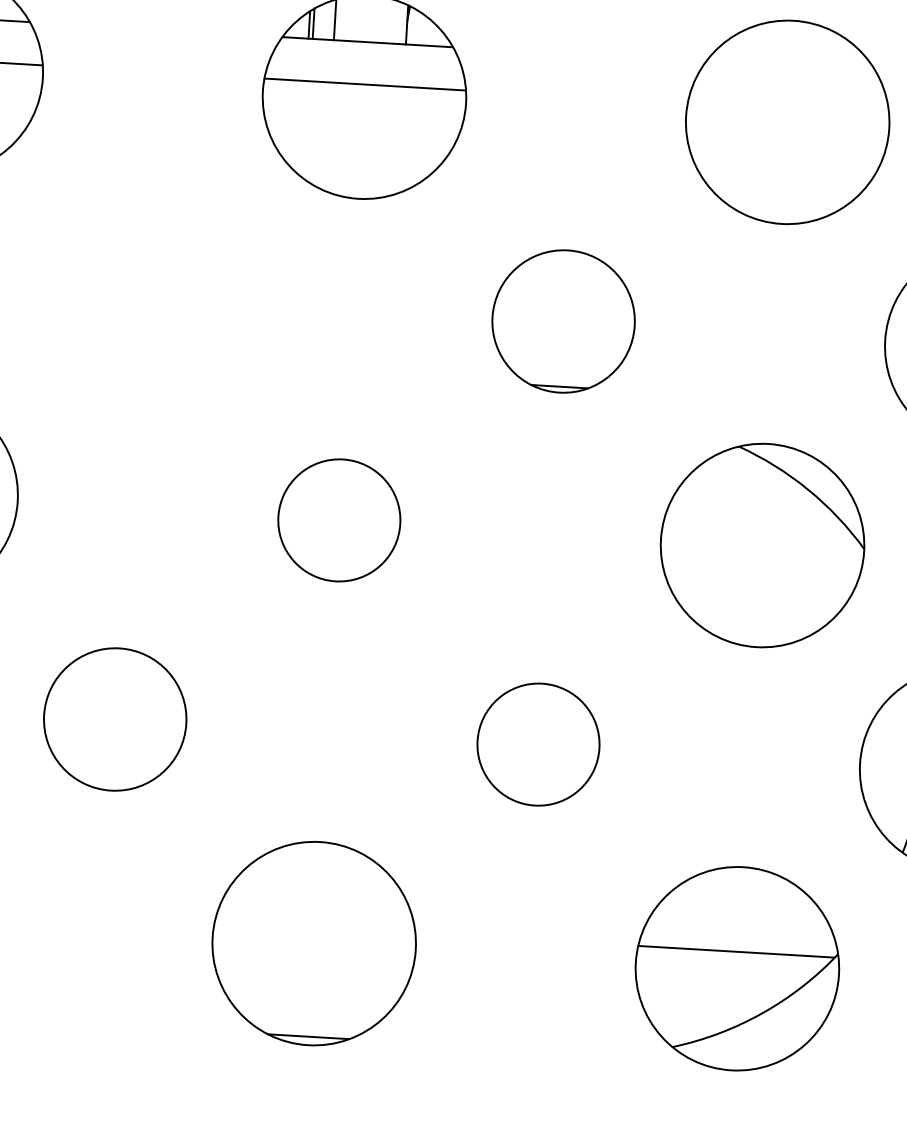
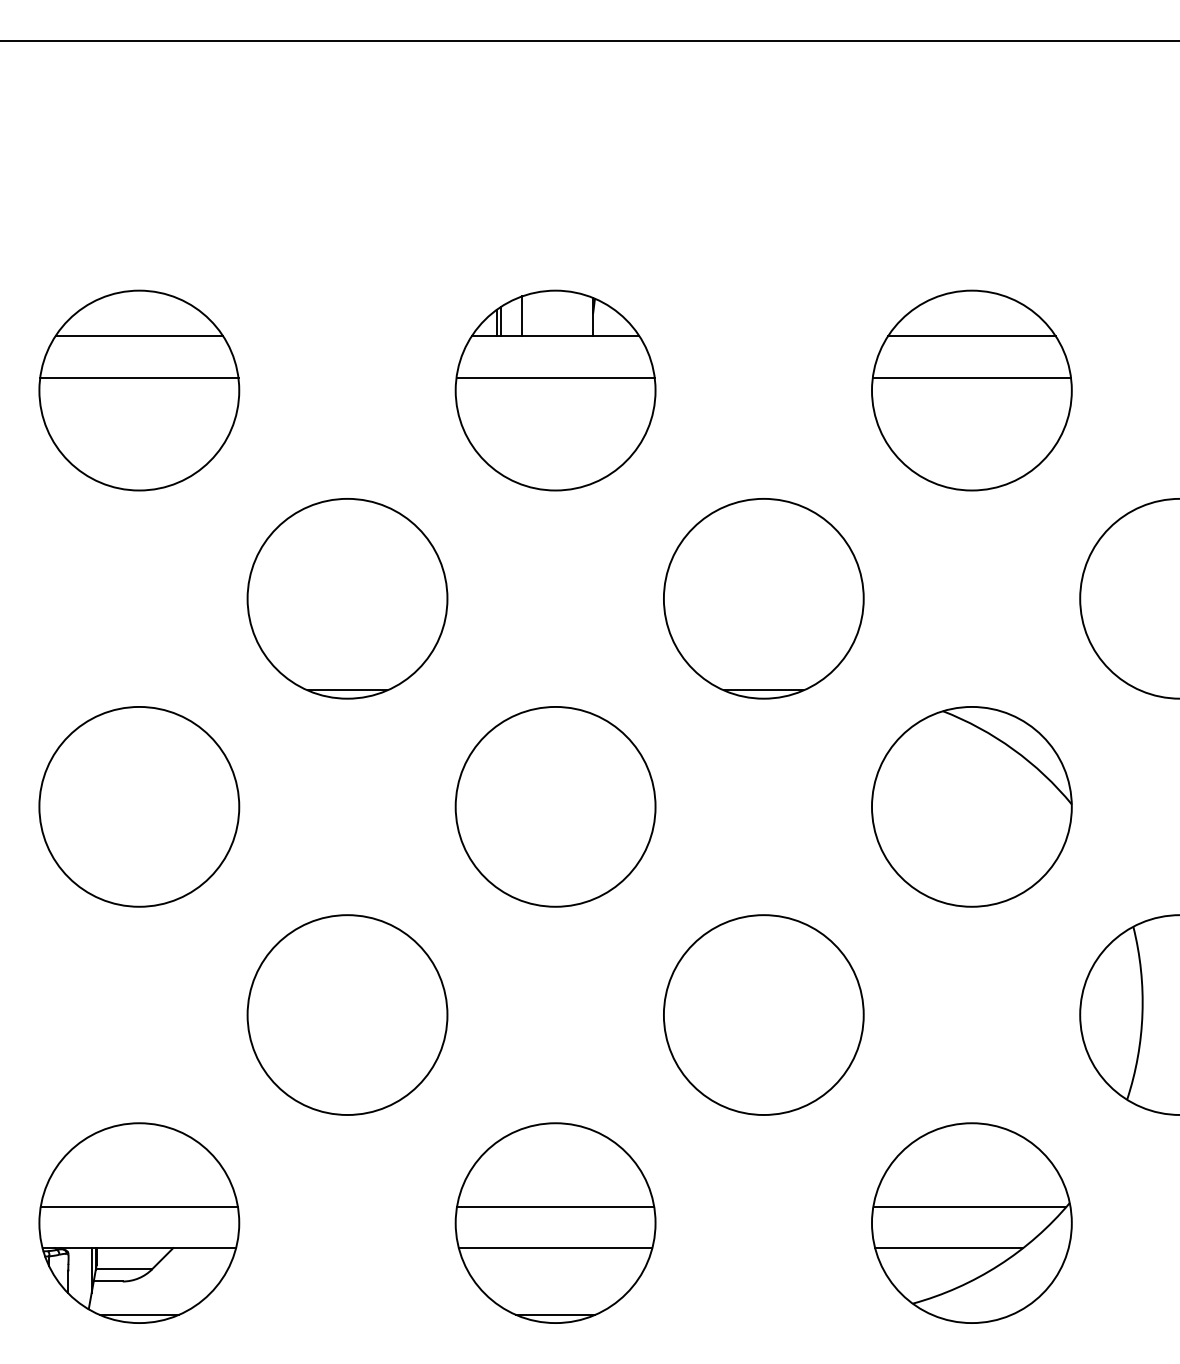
line: (790, 67) -> (971, 336), added
line: (788, 110) -> (971, 378), added
part: (140, 296) -> (347, 598), added
part: (563, 321) -> (763, 598), size x1.43
circle: (339, 520) -> (555, 806), size x1.67
circle: (115, 718) -> (347, 1014), size x1.43
circle: (538, 744) -> (763, 1014), size x1.67
line: (315, 926) -> (555, 1206), added
line: (312, 969) -> (555, 1248), added
line: (712, 993) -> (948, 1248), added

